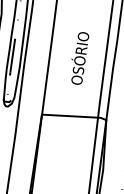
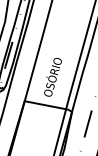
text: (79, 58) -> (52, 77), moved

